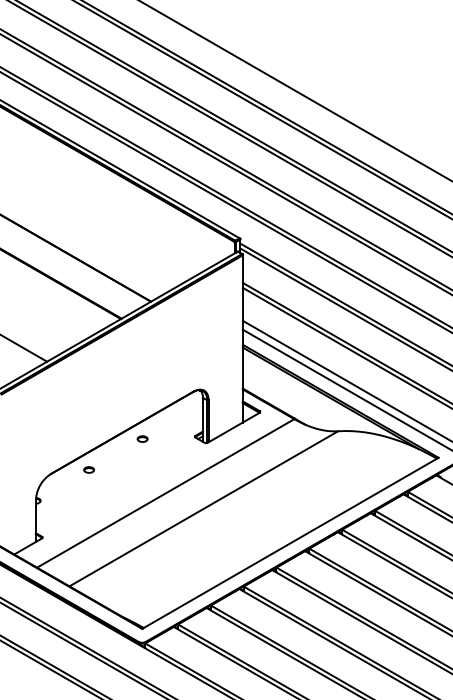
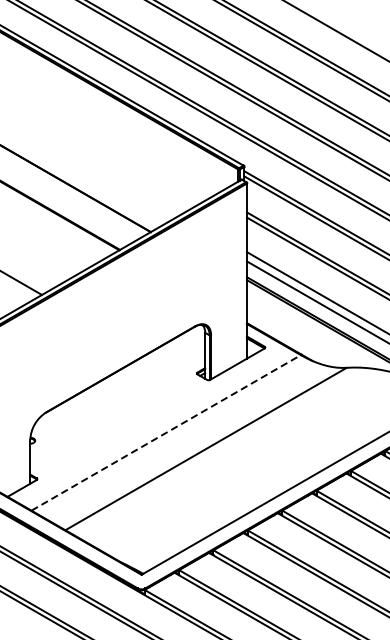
part: (142, 438) -> (141, 375), removed
part: (88, 469) -> (85, 407), removed
line: (166, 493) -> (167, 432), solid -> dashed

